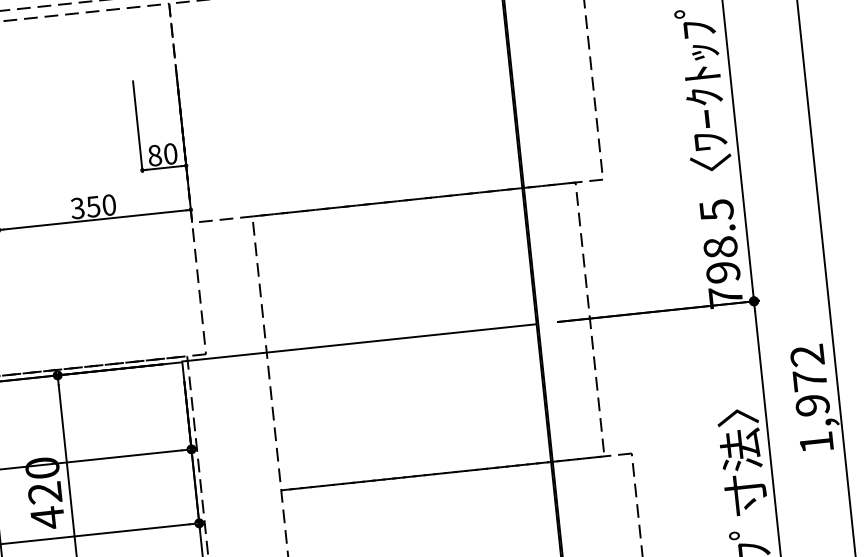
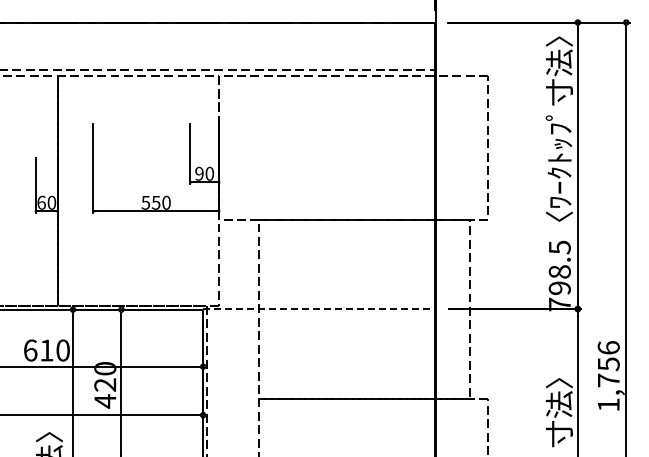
text: (154, 155) -> (199, 173), 80 -> 90
text: (76, 206) -> (145, 201), 350 -> 550
line: (358, 343) -> (318, 309), solid -> dashed
text: (809, 380) -> (608, 364), 1,972 -> 1,756

